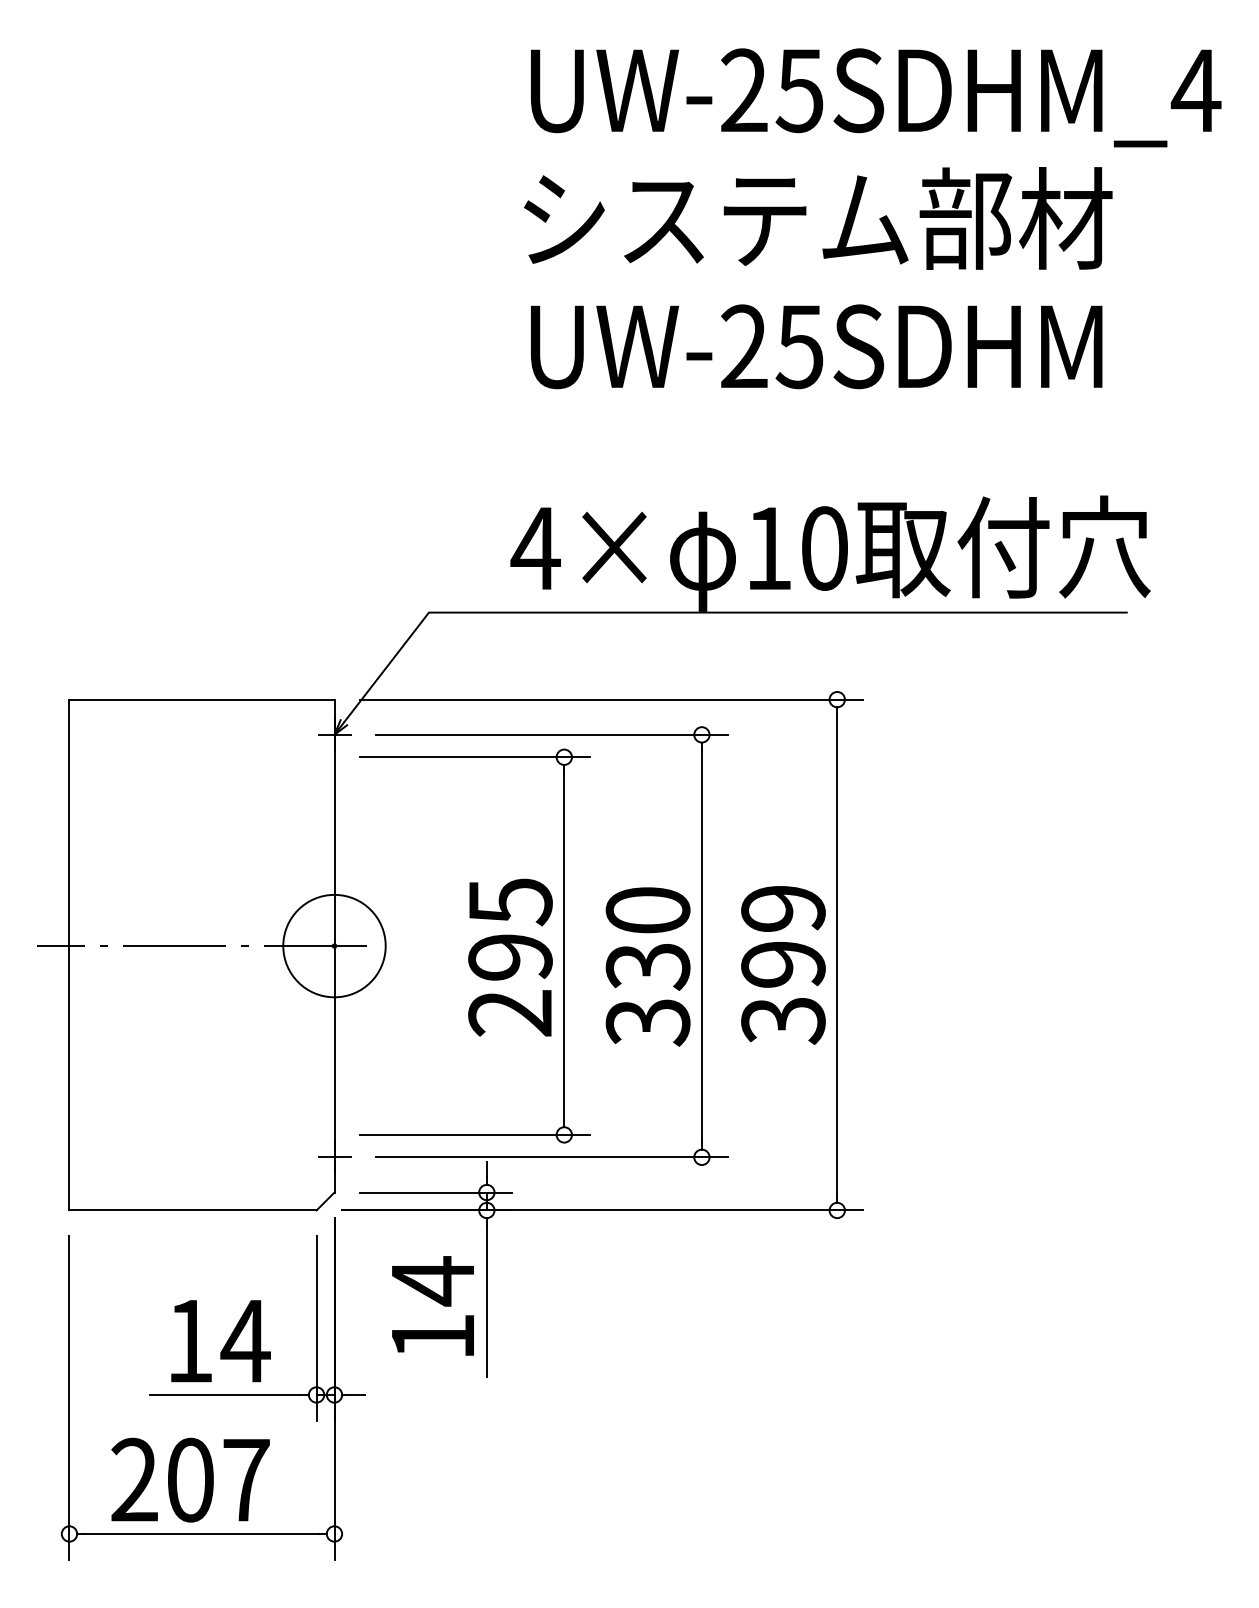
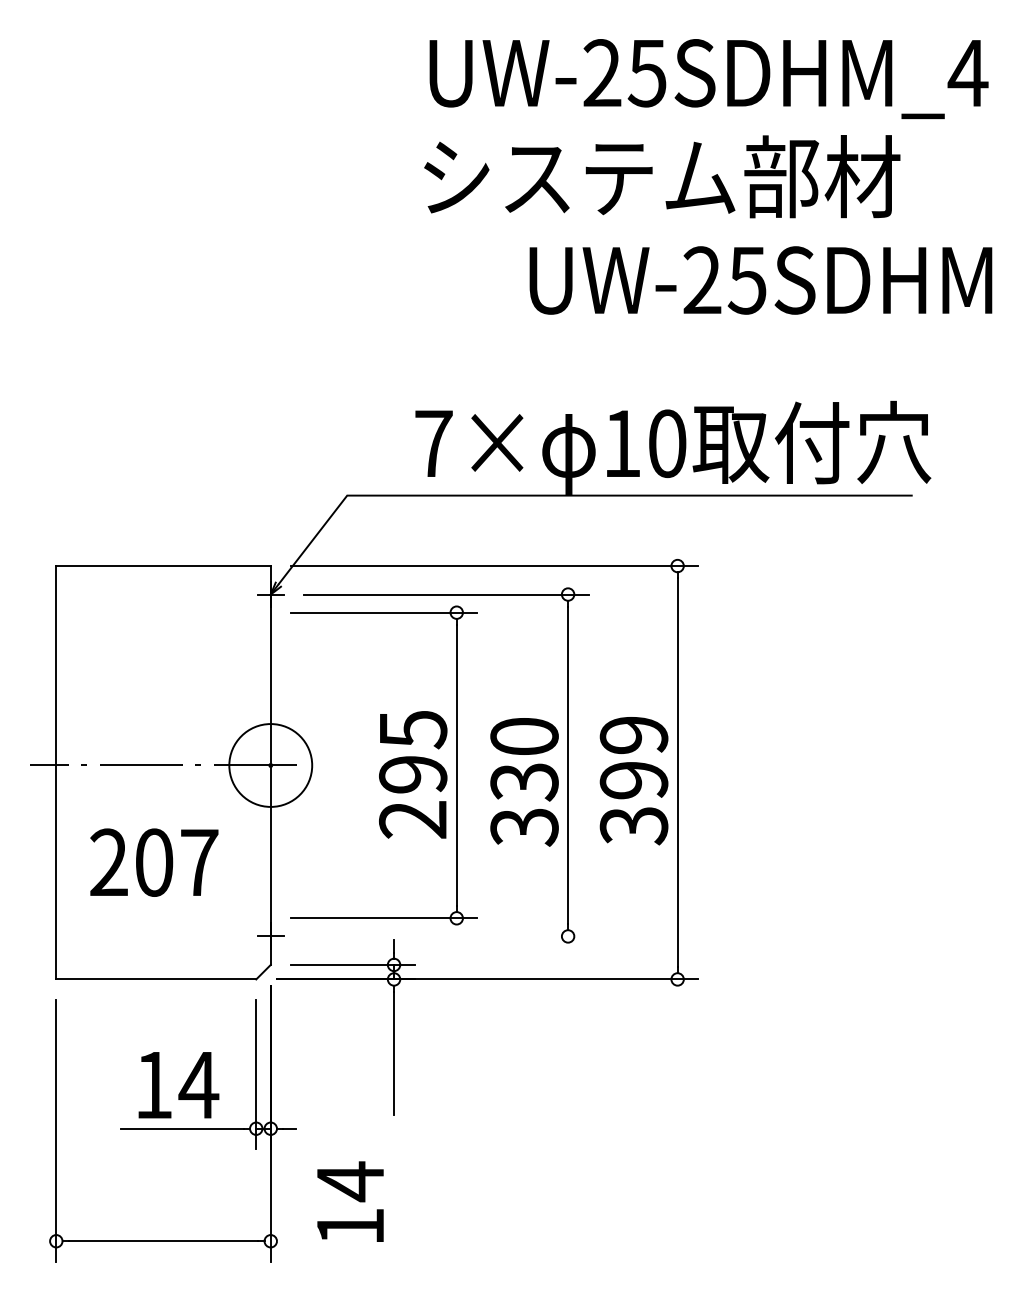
text: (816, 346) -> (760, 280), moved
text: (535, 548) -> (433, 443), 4× -> 7×
line: (551, 1157) -> (446, 936), removed
text: (433, 1305) -> (350, 1201), moved
text: (190, 1479) -> (154, 862), moved

